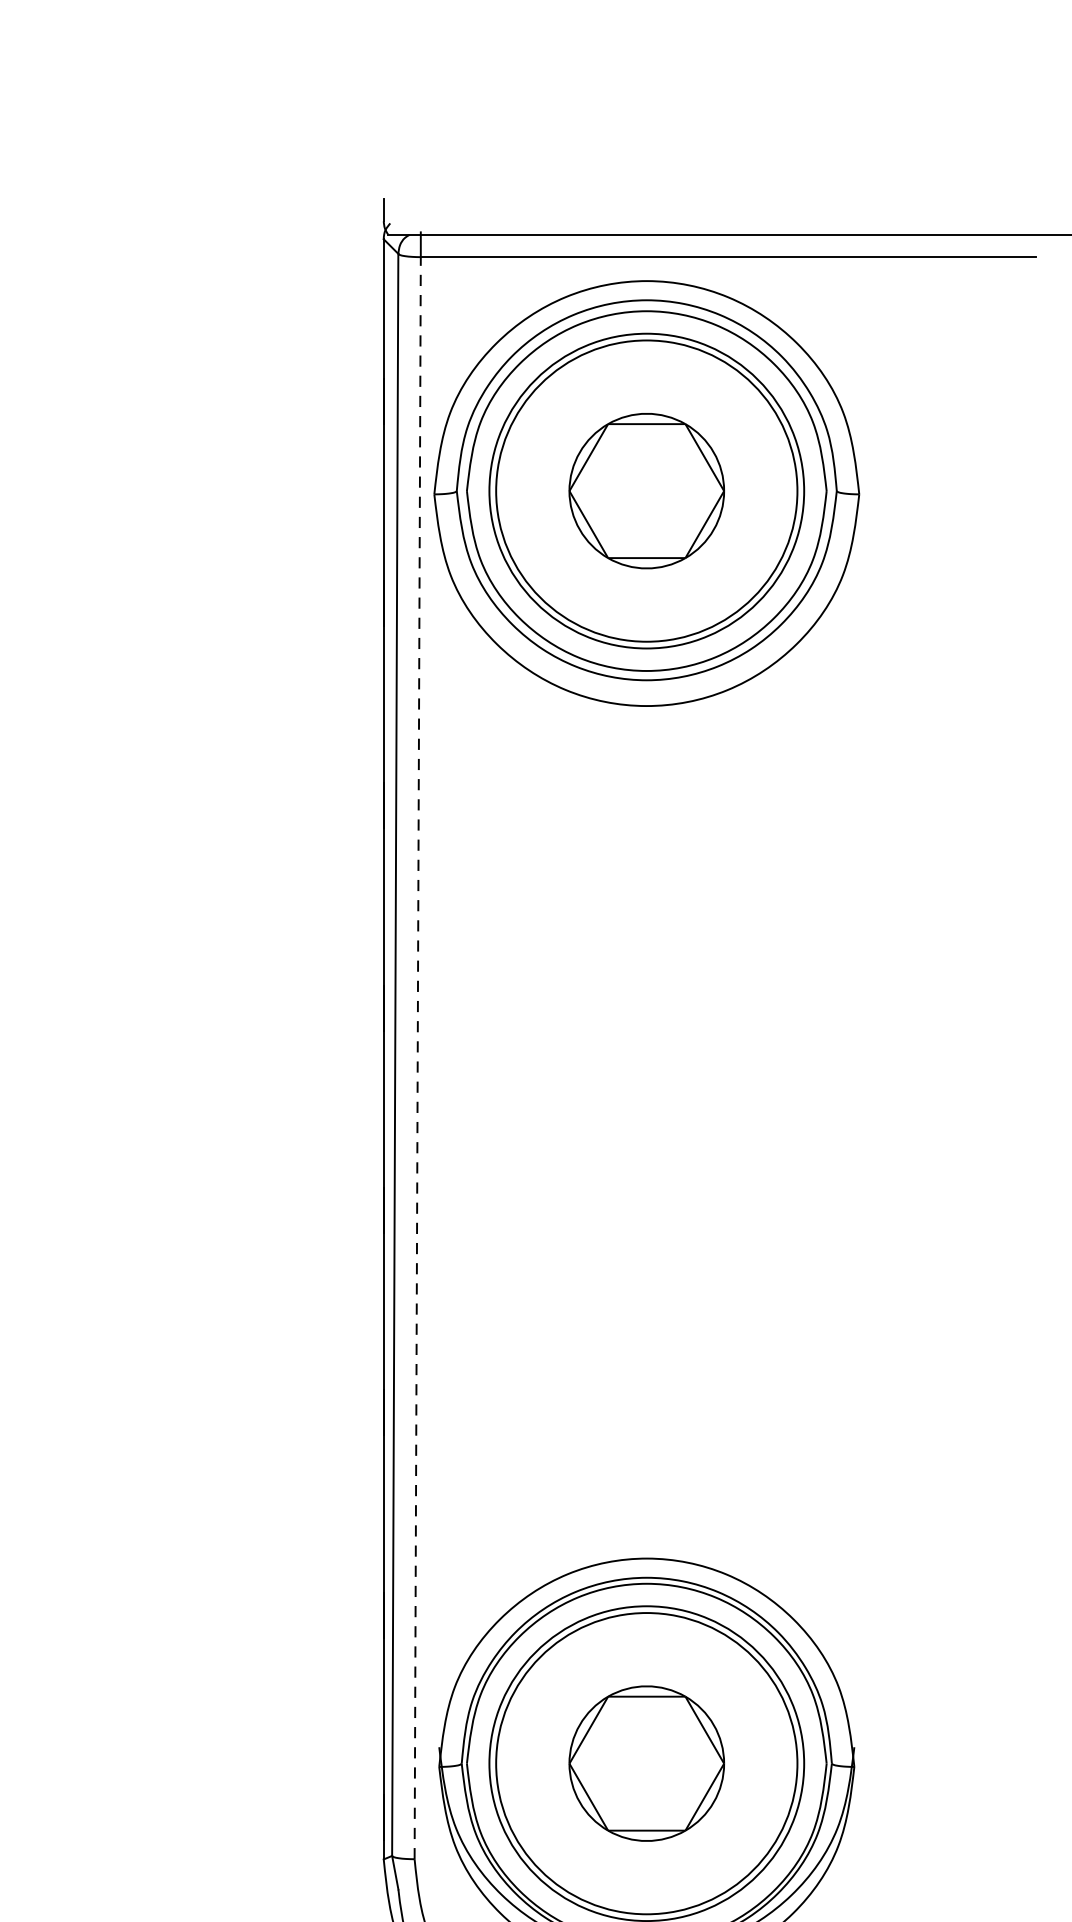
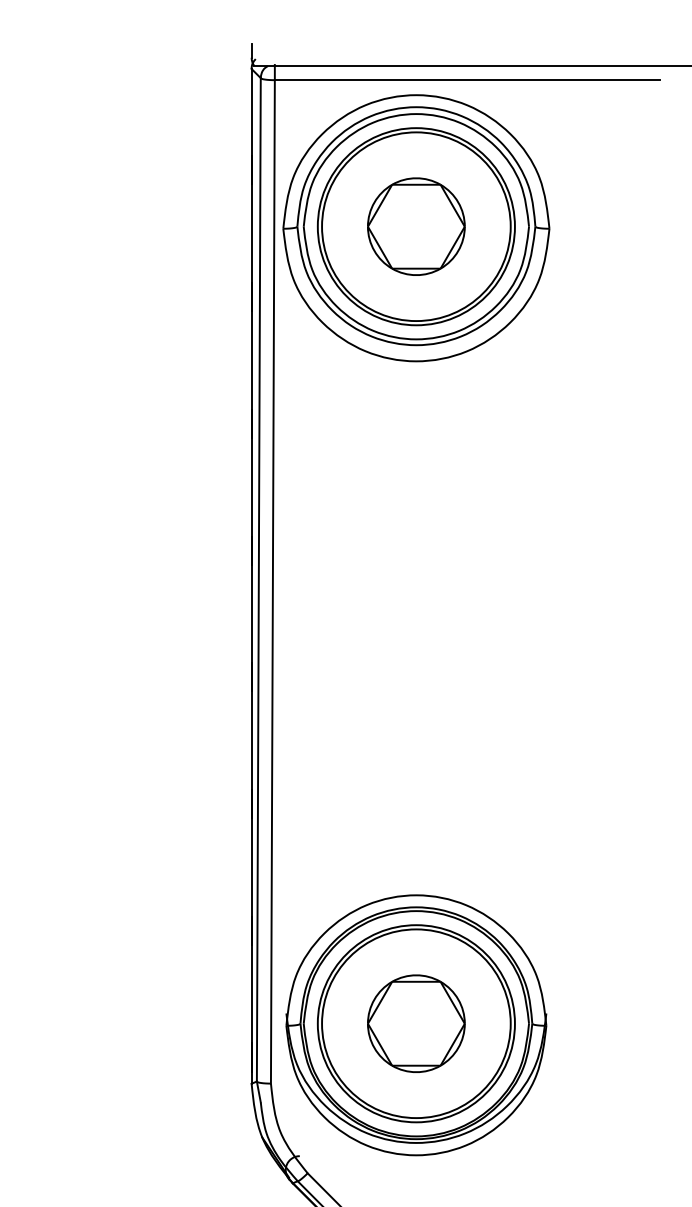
line: (417, 1057) -> (272, 581), dashed -> solid

